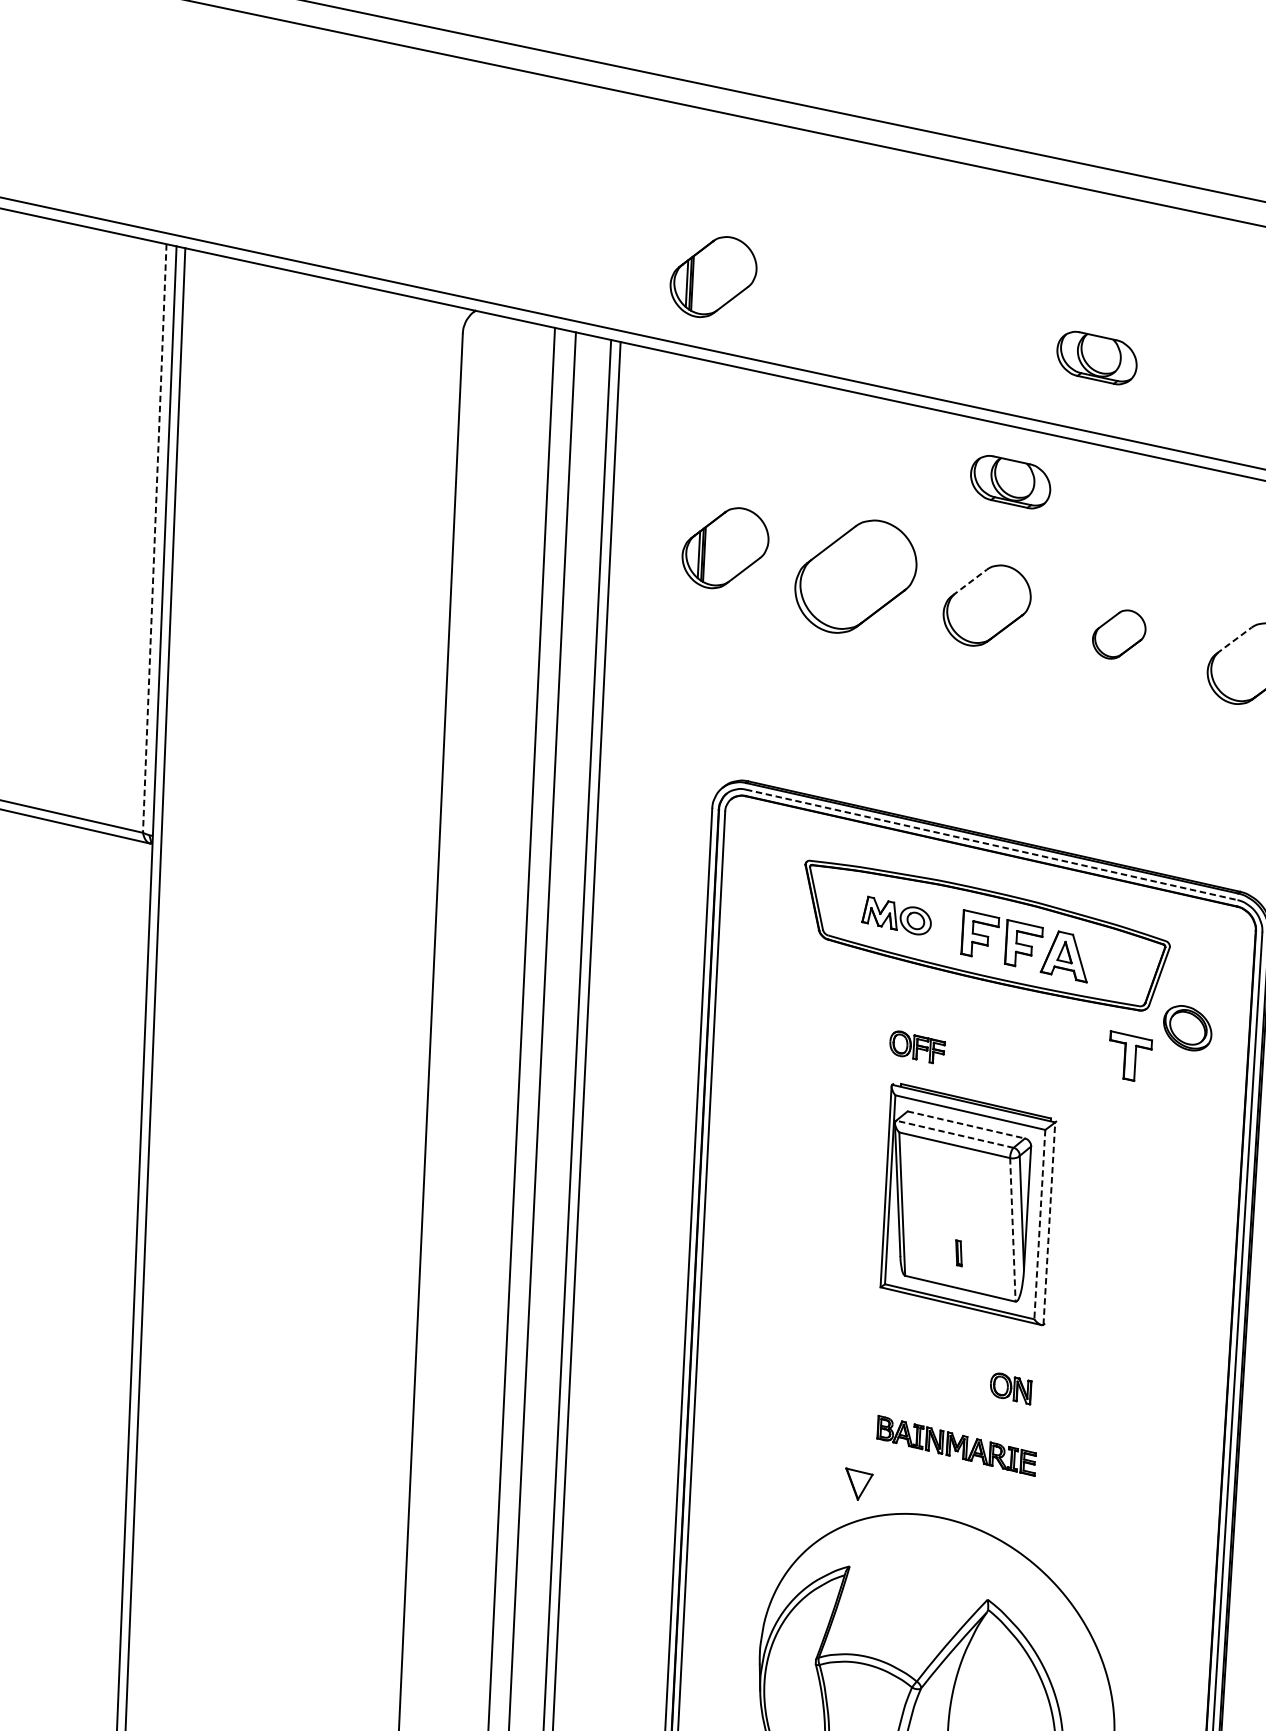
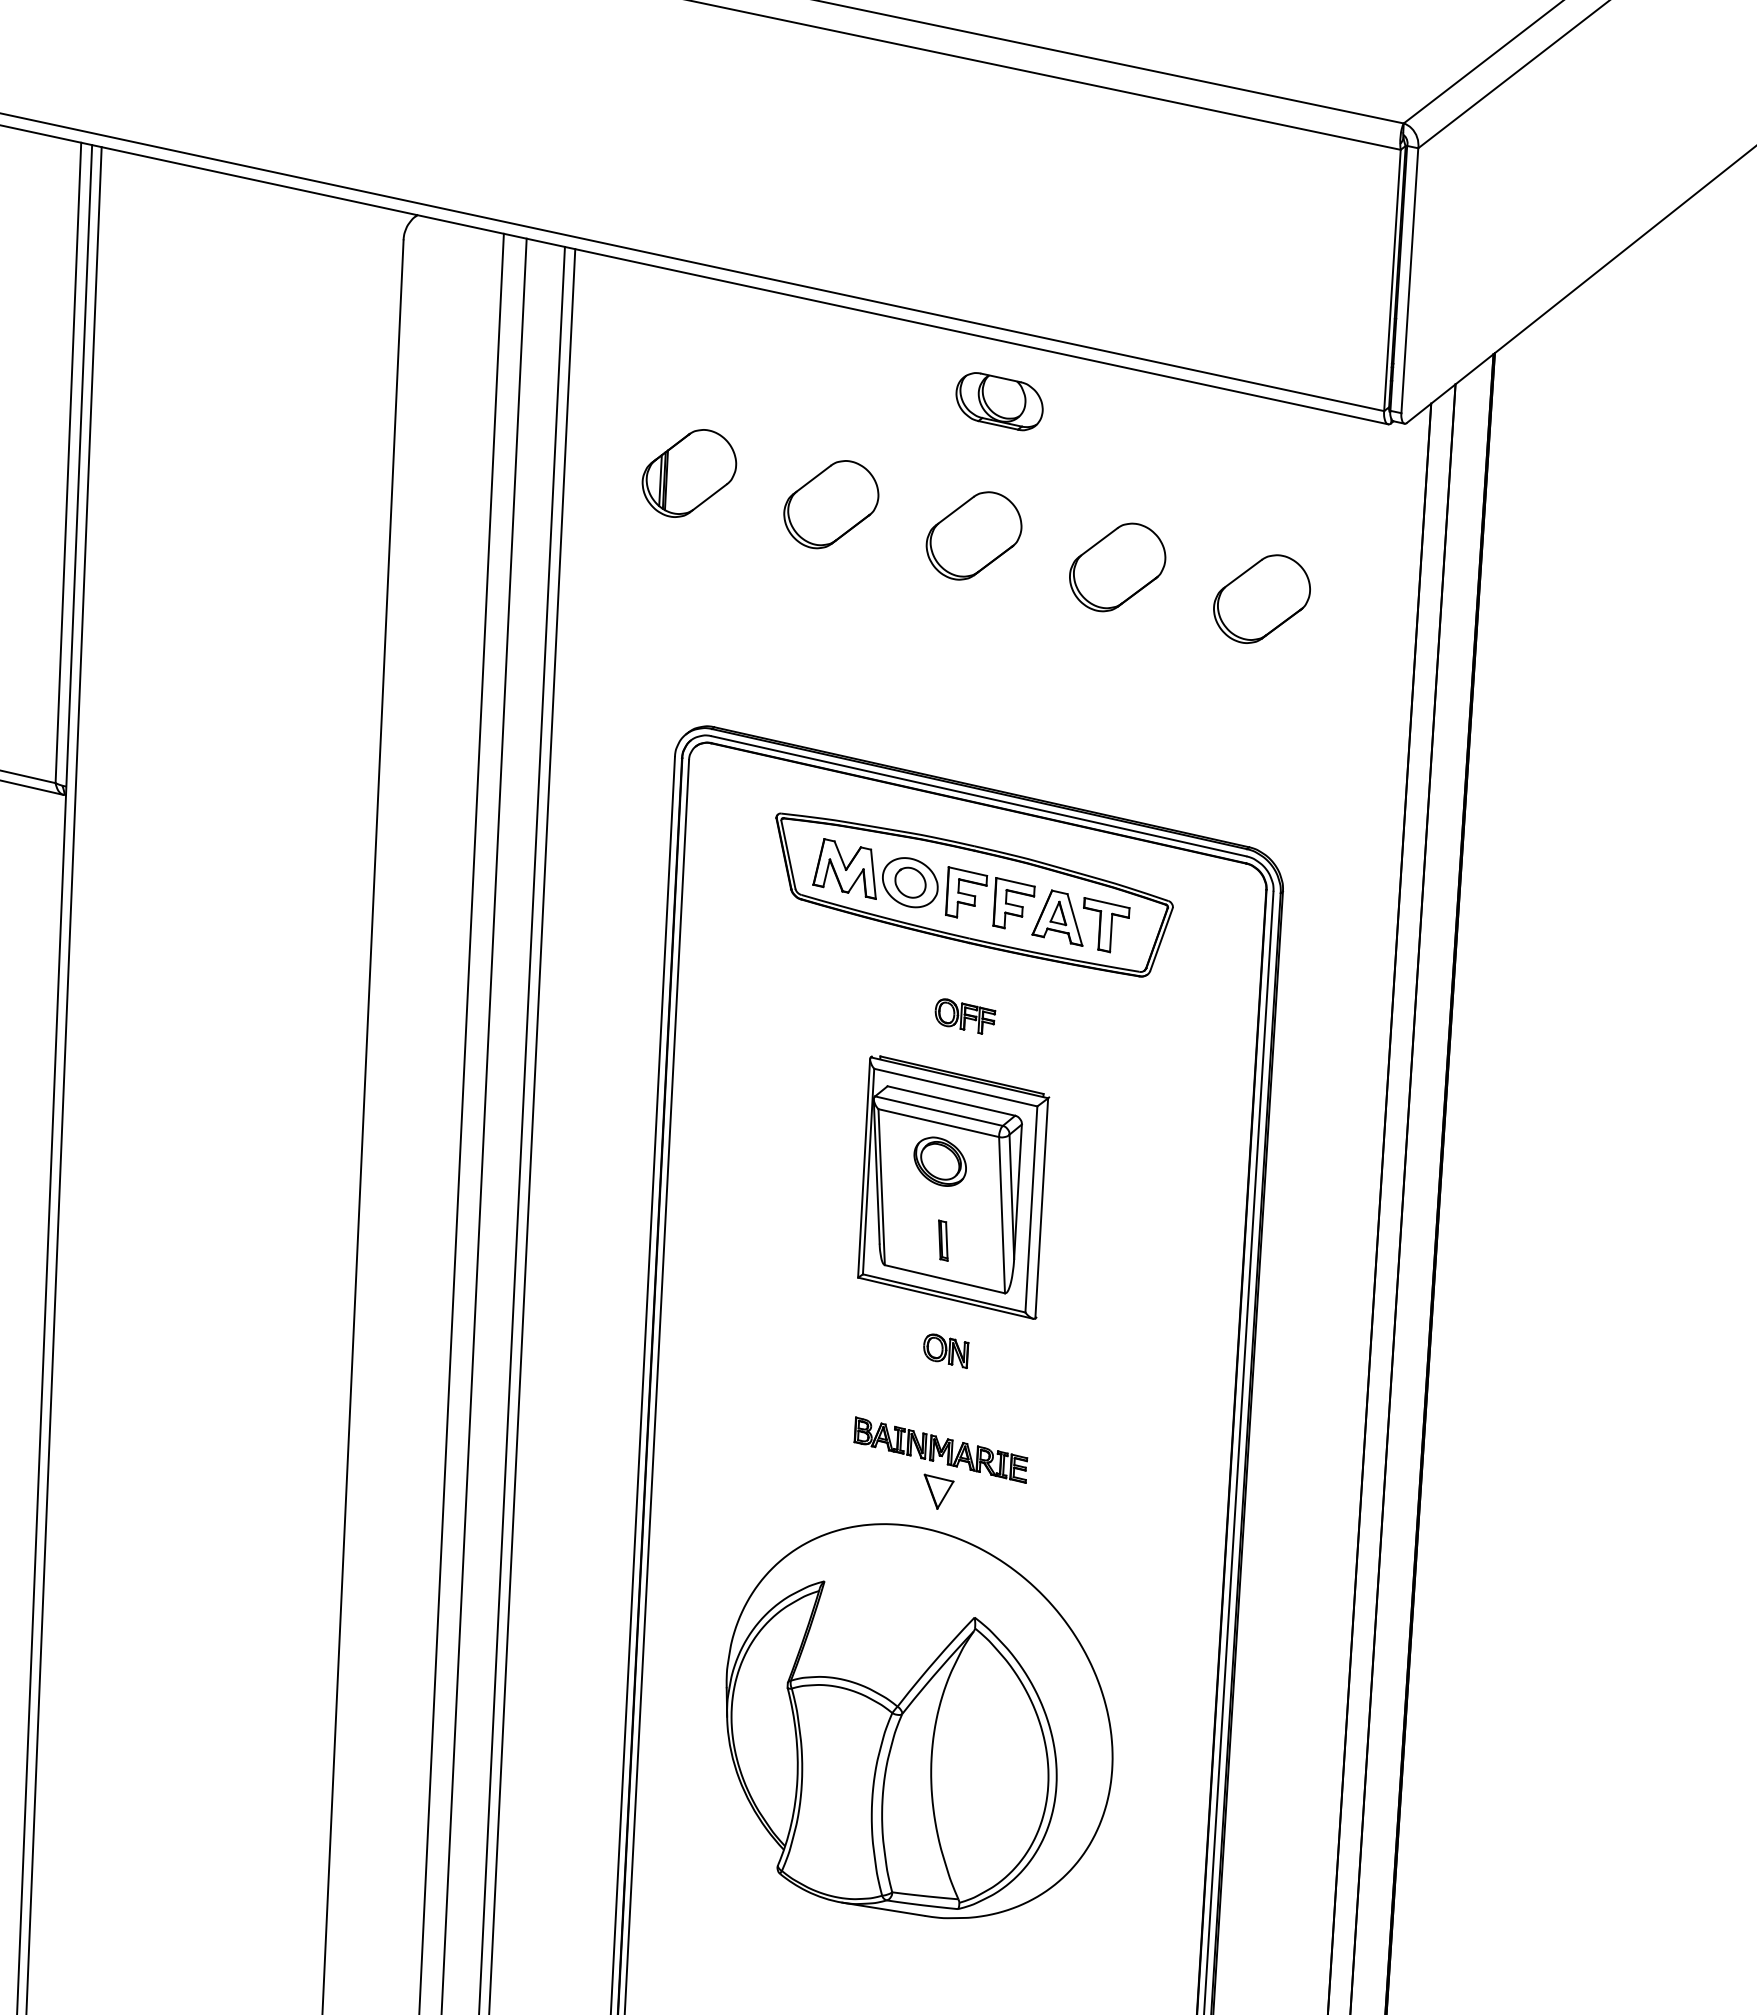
part: (713, 277) -> (676, 178), removed
part: (1096, 357) -> (1093, 266), removed
line: (154, 539) -> (68, 463), dashed -> solid
part: (856, 576) -> (831, 504), size x0.71
line: (970, 582) -> (955, 510), dashed -> solid
part: (1118, 634) -> (1117, 567), size x1.67
line: (1233, 641) -> (1242, 574), dashed -> solid
line: (992, 845) -> (979, 796), dashed -> solid
part: (896, 915) -> (875, 873), size x1.67
part: (1186, 1027) -> (939, 1161), moved
part: (917, 1047) -> (965, 1016), moved
part: (1130, 1056) -> (1106, 925), moved
line: (966, 1125) -> (951, 1101), dashed -> solid
line: (954, 1134) -> (938, 1111), dashed -> solid
line: (1049, 1222) -> (1041, 1207), dashed -> solid
line: (1039, 1224) -> (1031, 1209), dashed -> solid
line: (1013, 1230) -> (1002, 1215), dashed -> solid
part: (959, 1253) -> (943, 1240), size x1.43
part: (1011, 1389) -> (946, 1351), moved
part: (858, 1483) -> (938, 1491), moved

